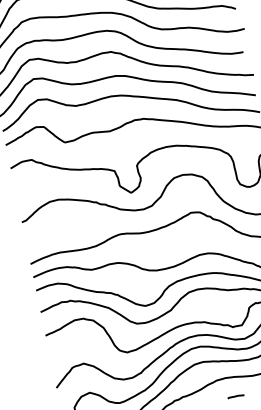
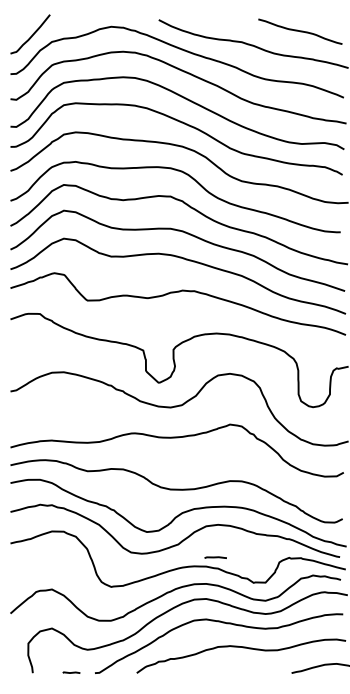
line: (235, 396) -> (215, 557), moved

